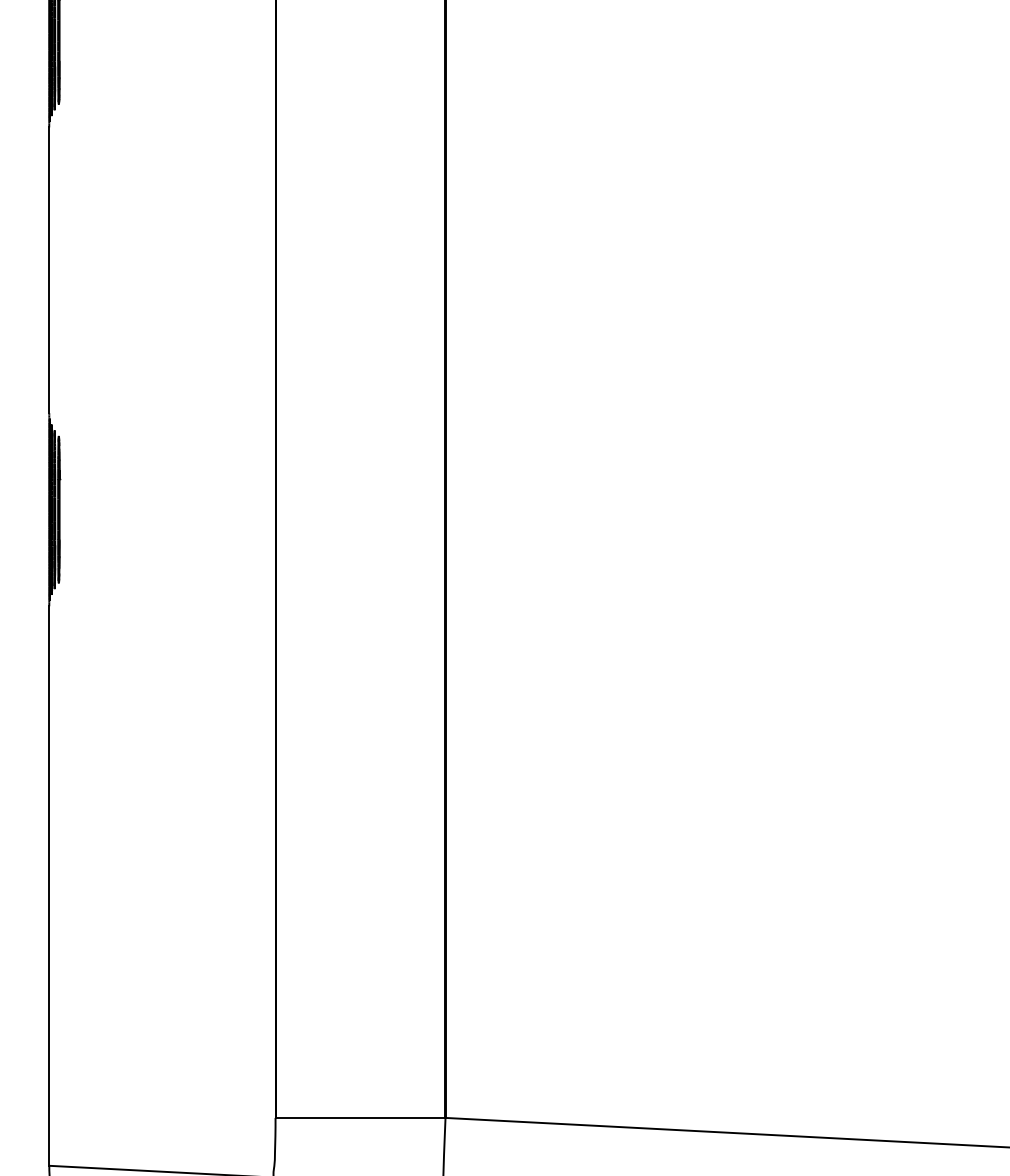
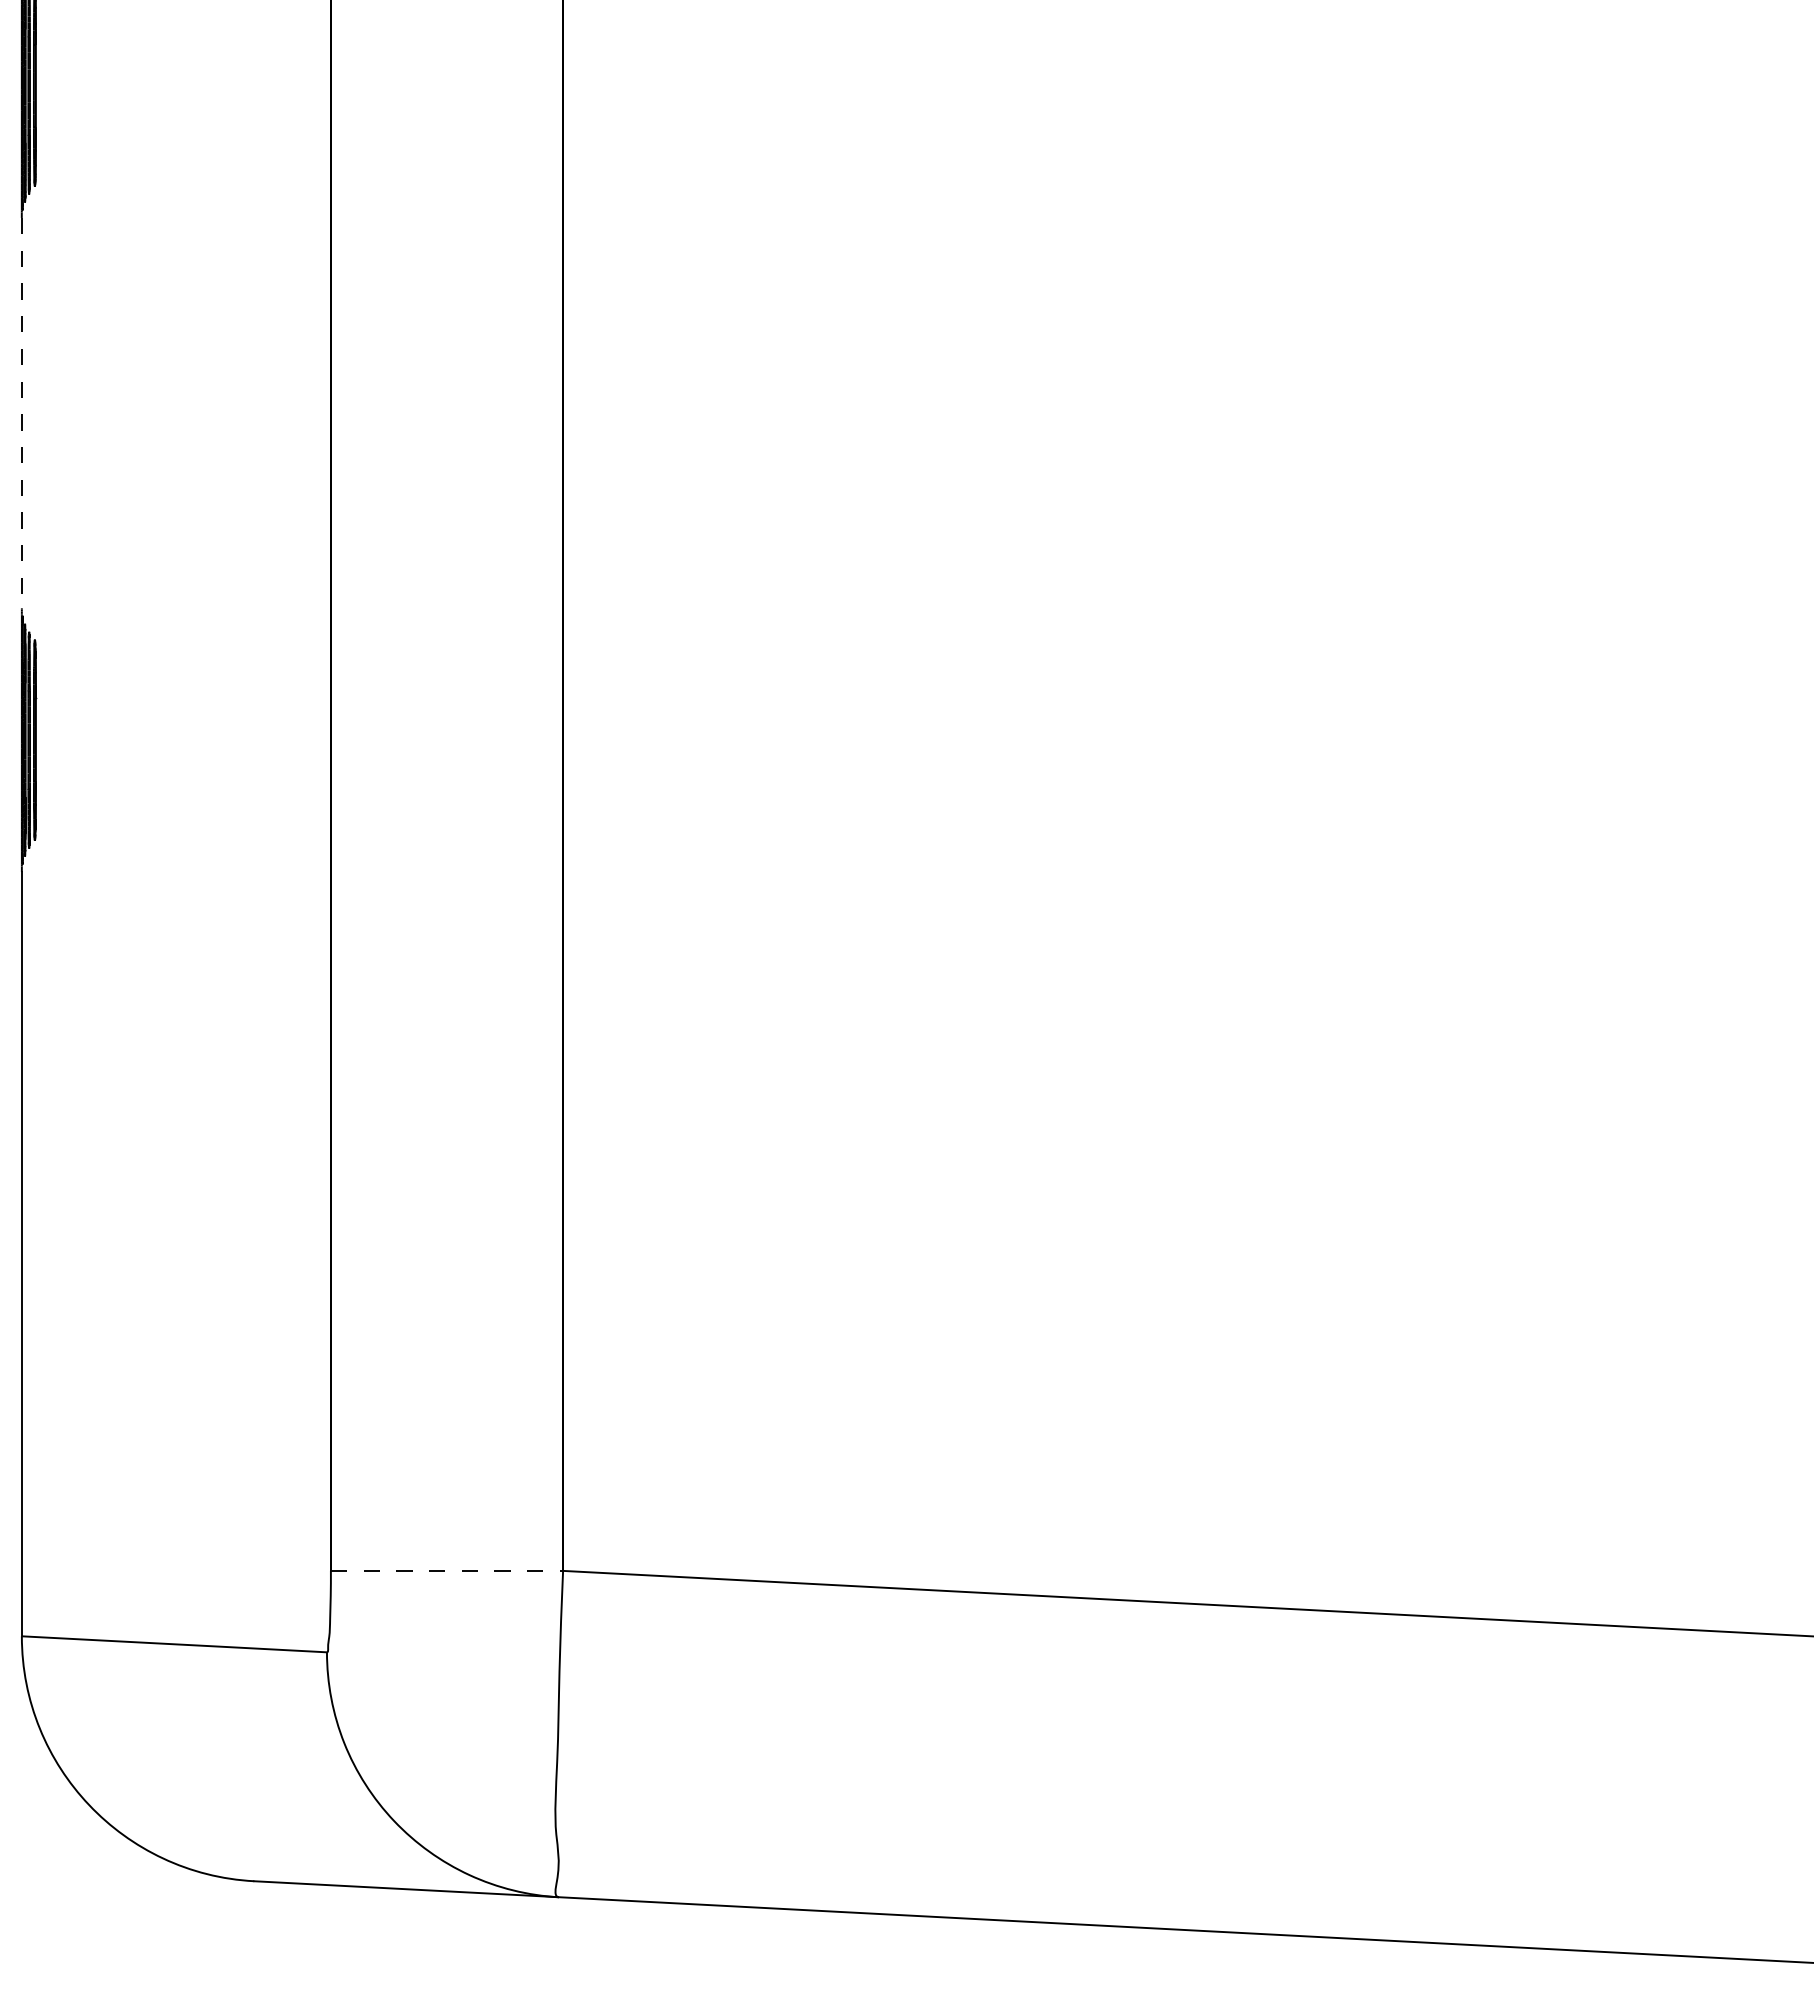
line: (49, 270) -> (21, 413), solid -> dashed
line: (360, 1117) -> (447, 1570), solid -> dashed

